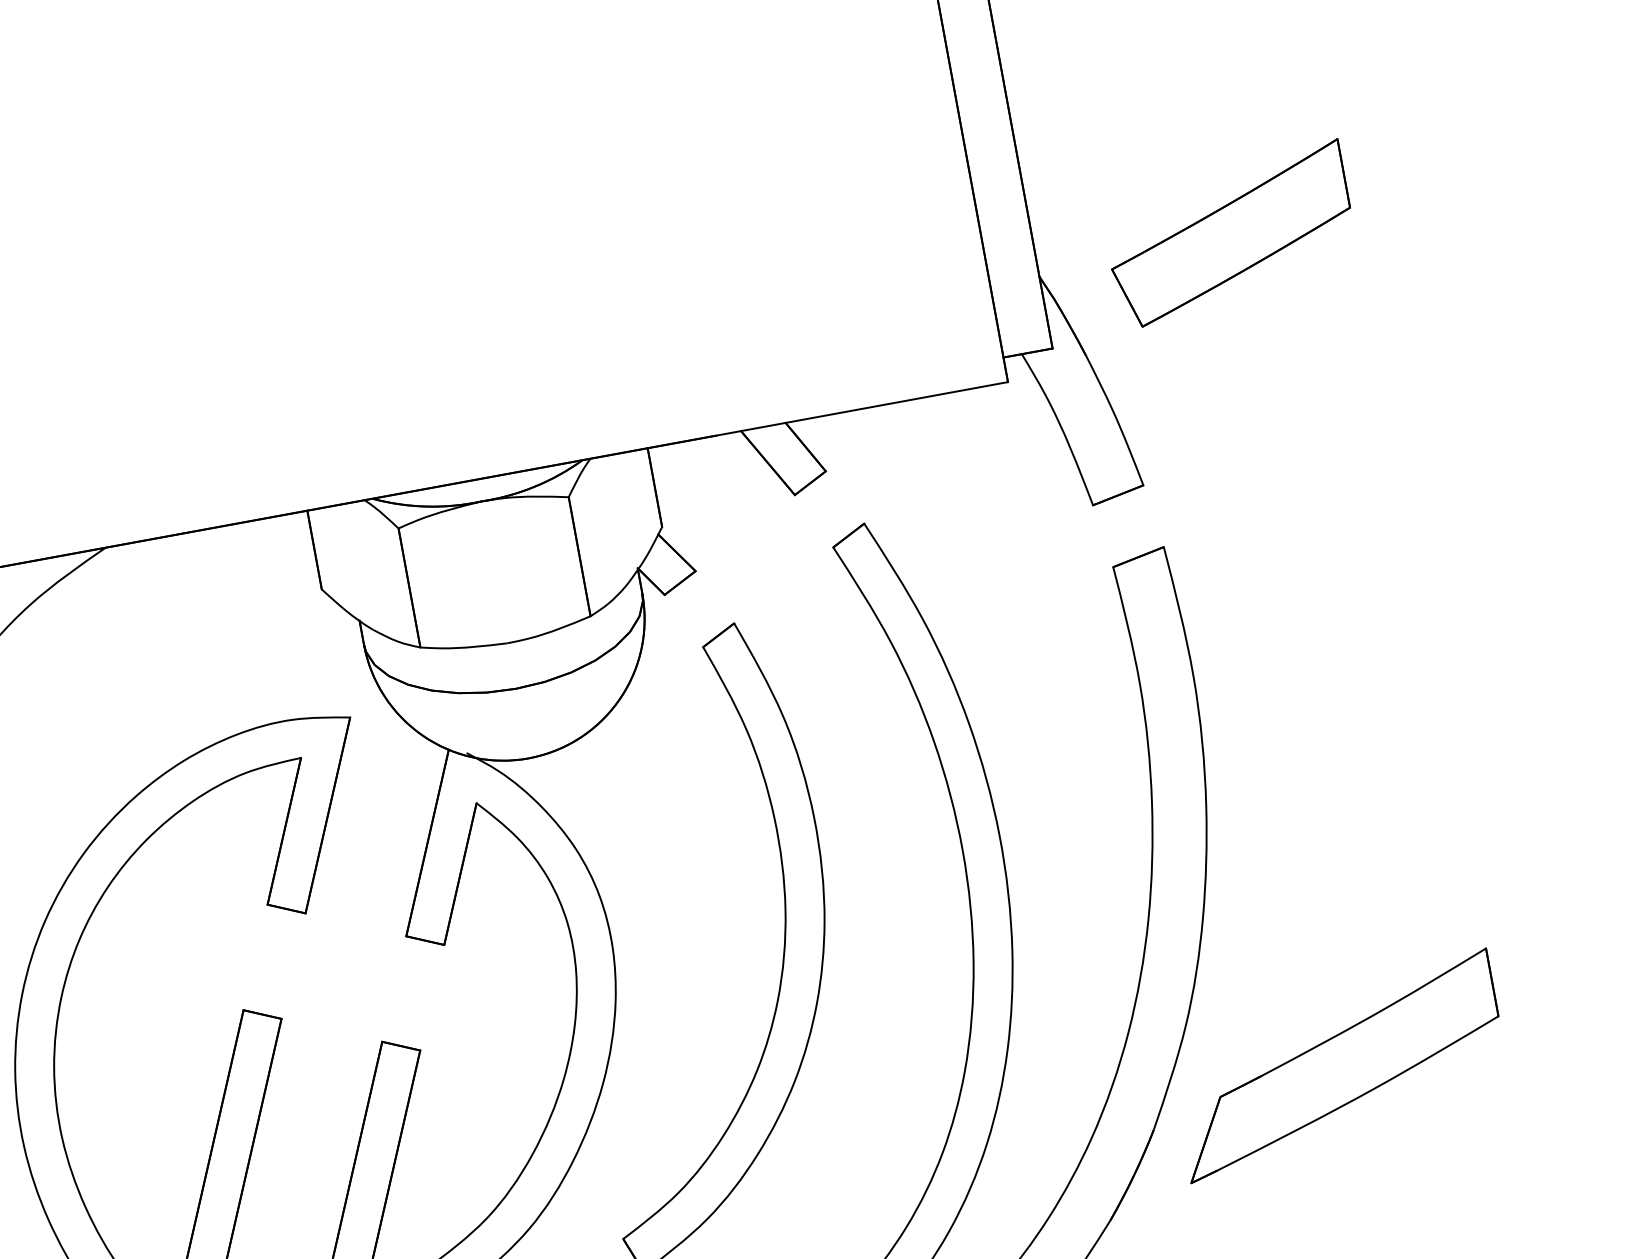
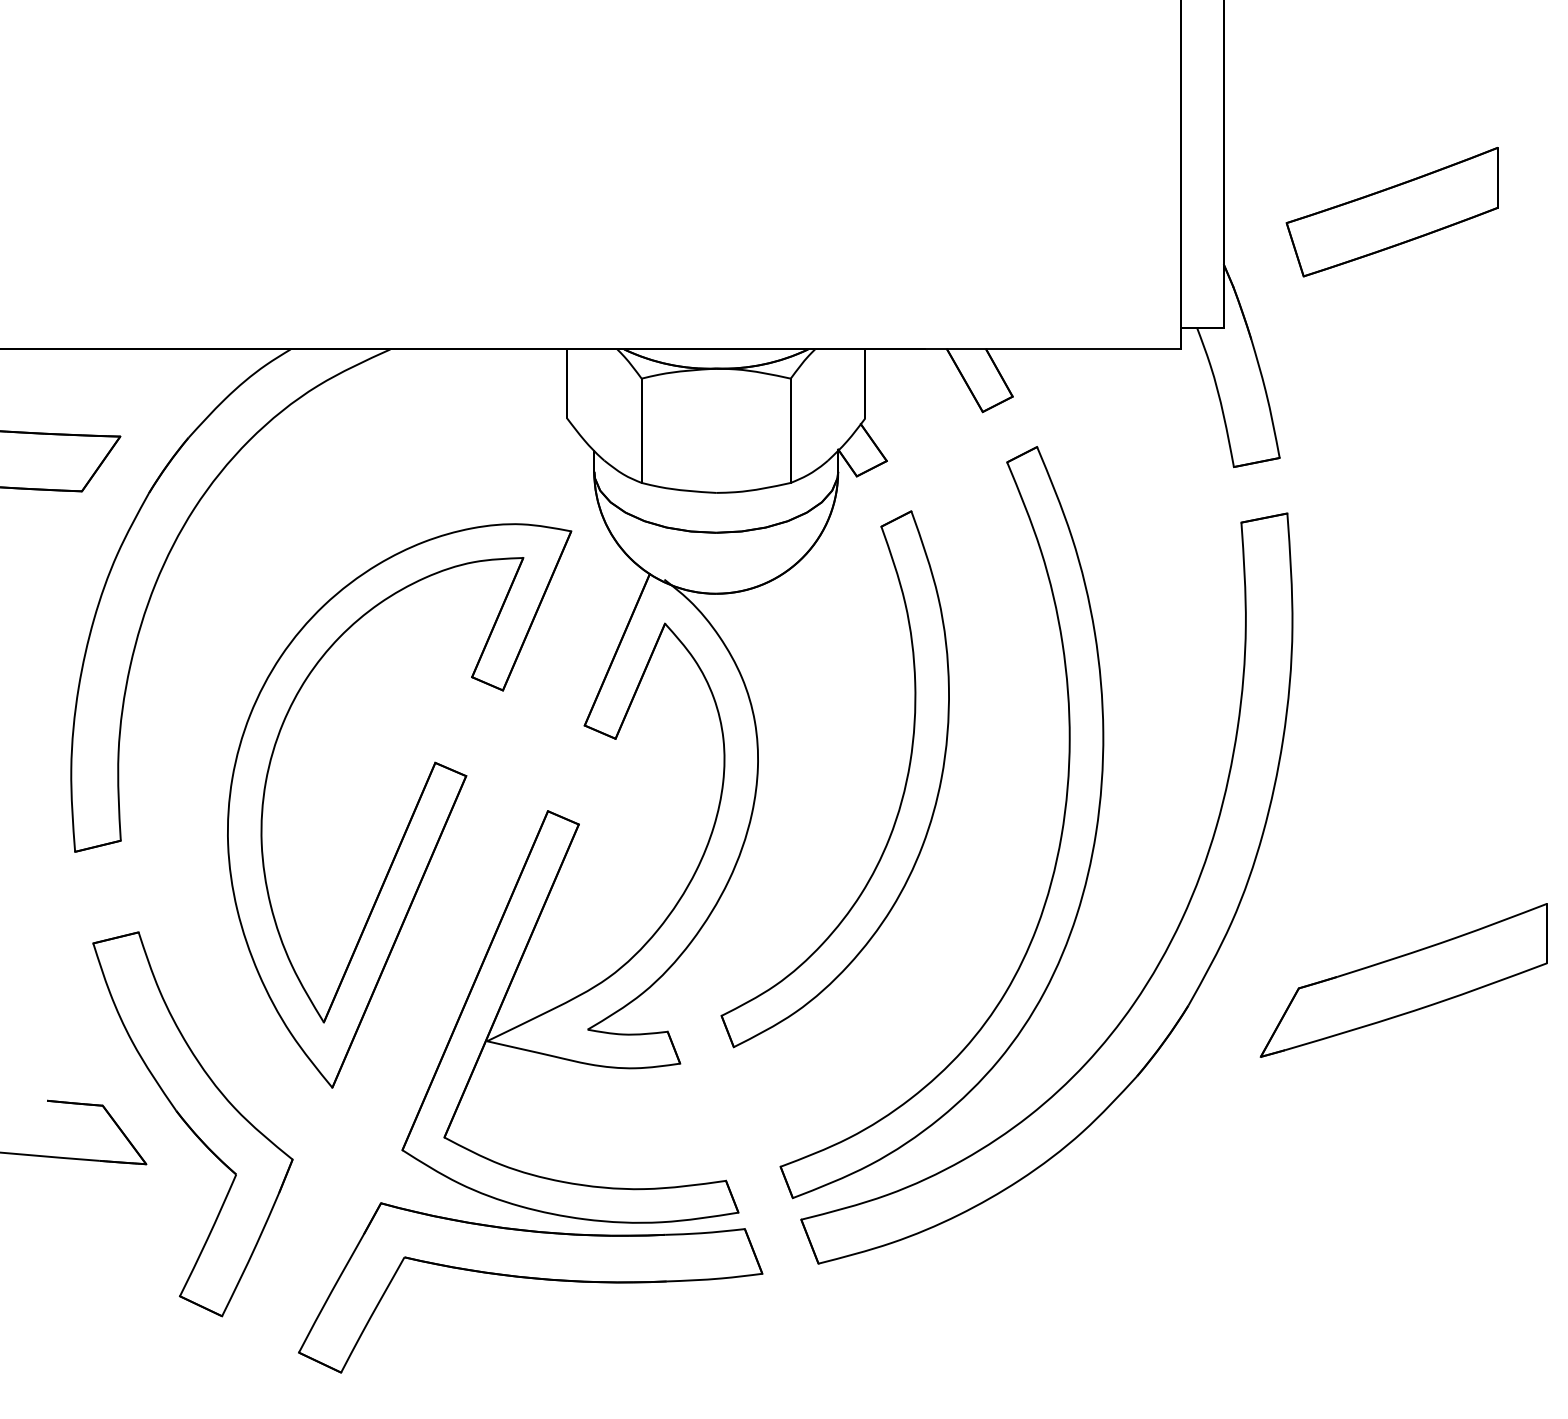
part: (1229, 235) -> (1391, 212), moved
part: (1338, 1066) -> (1403, 980), moved

